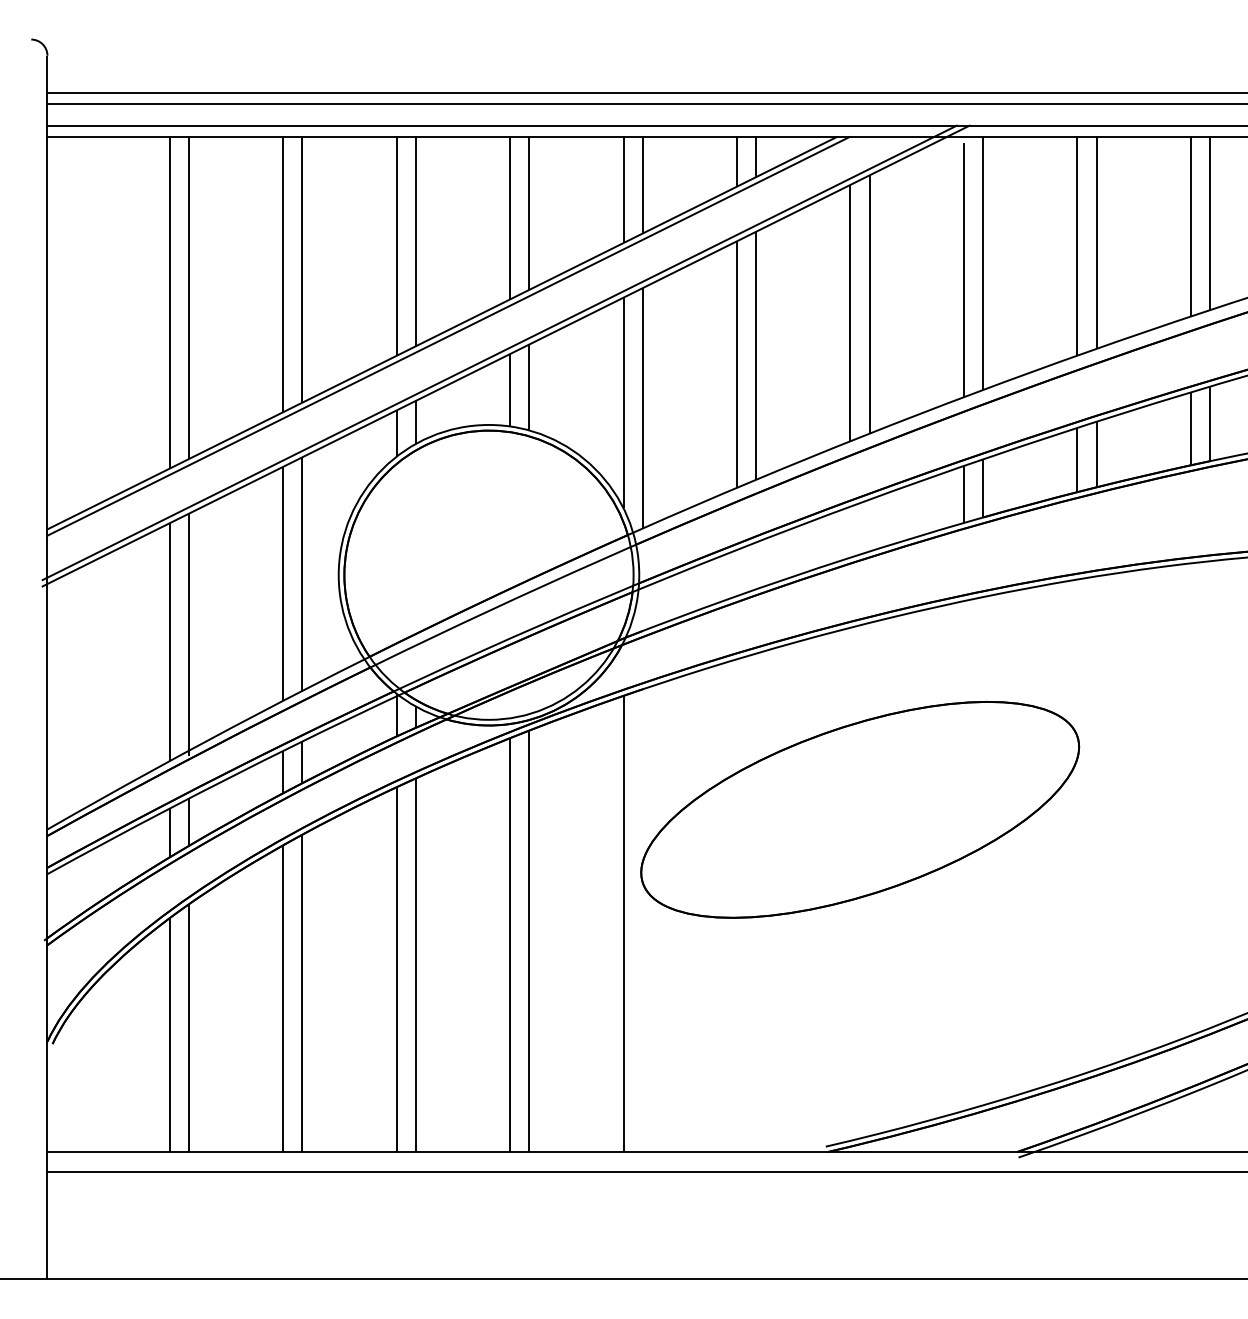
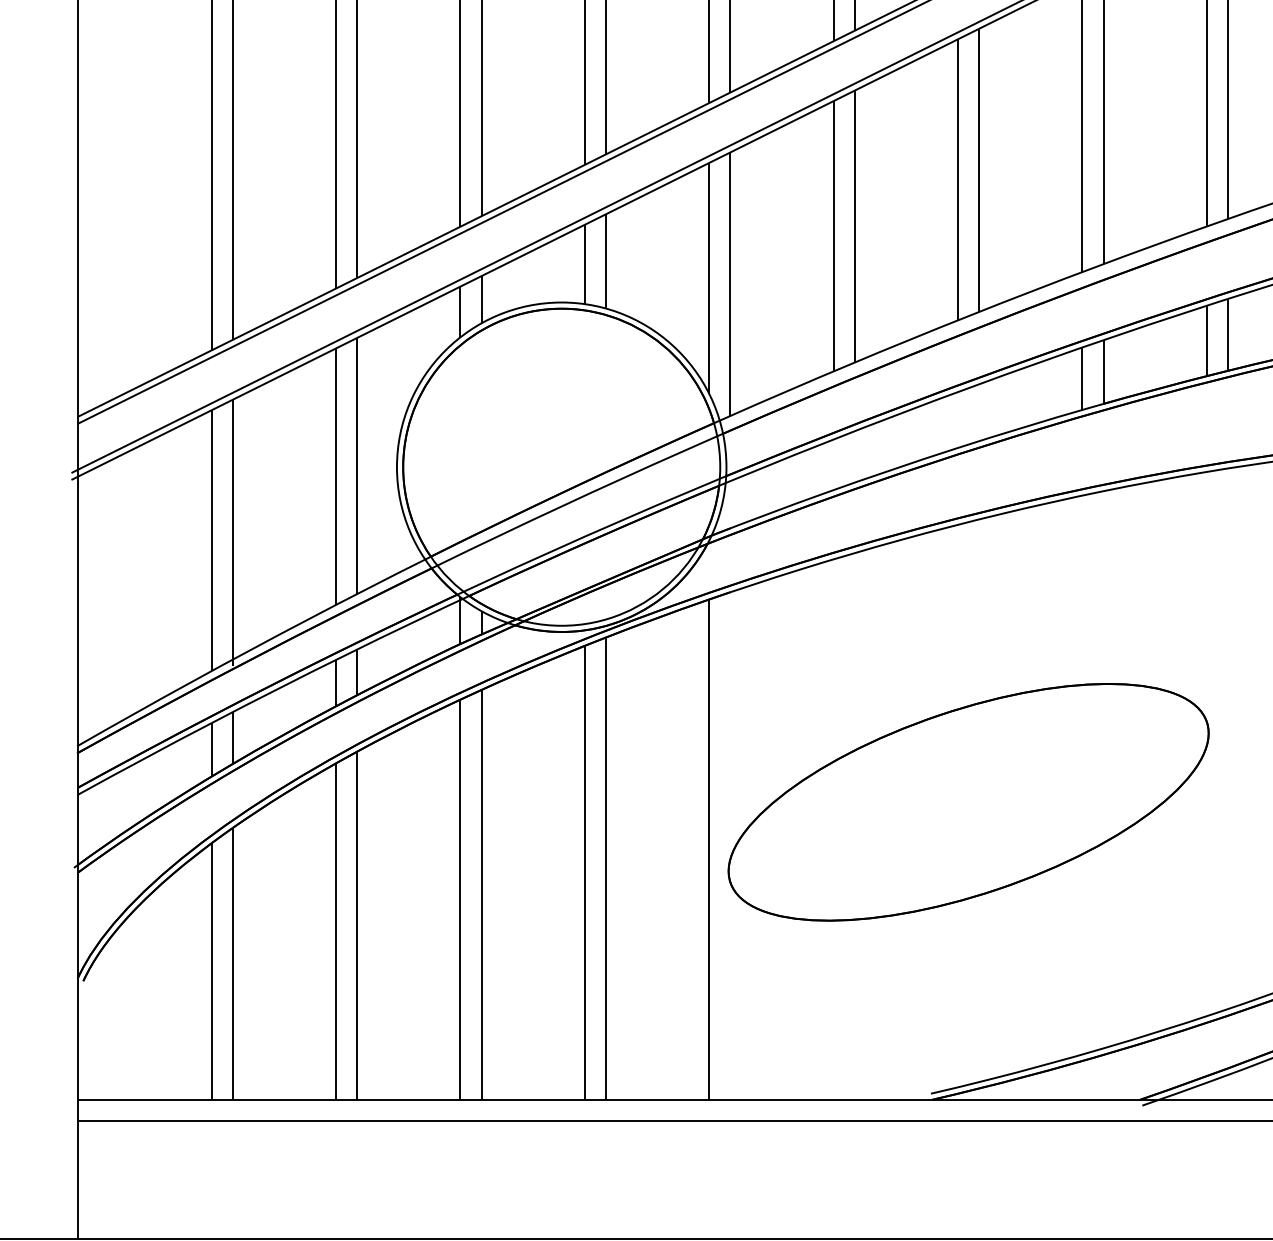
part: (860, 809) -> (969, 801), moved

